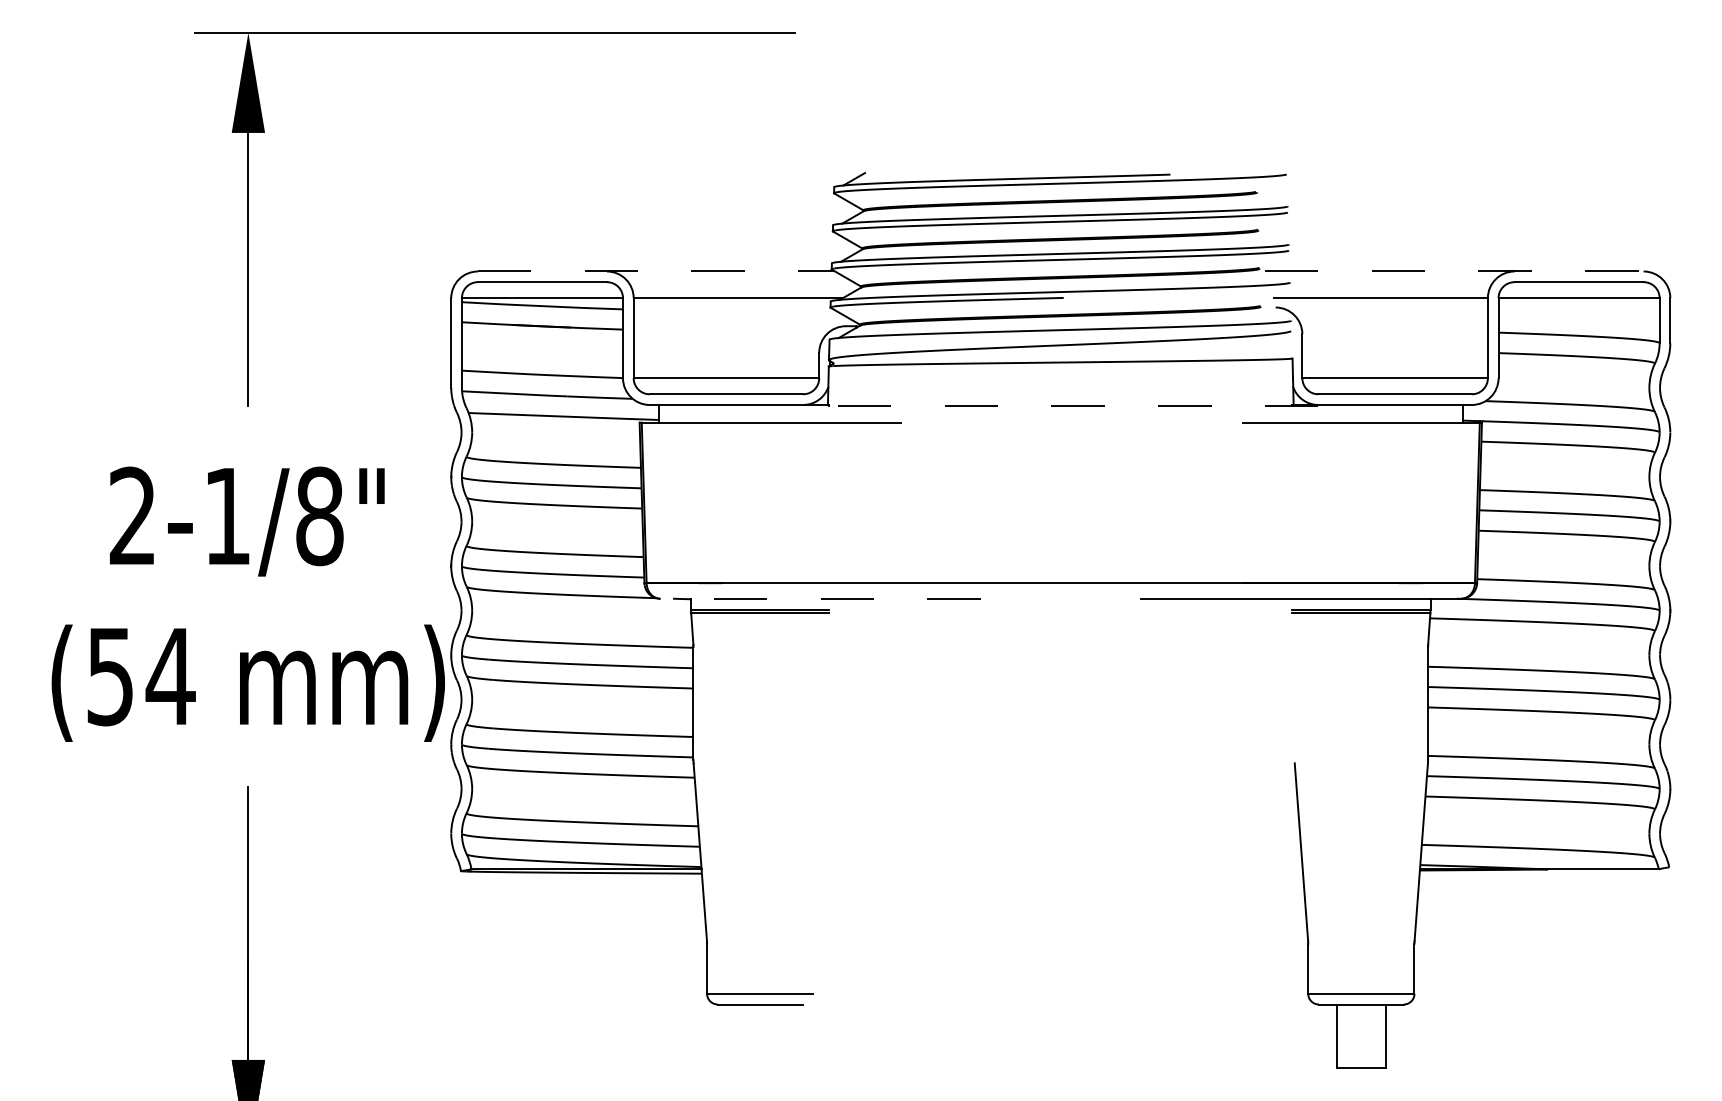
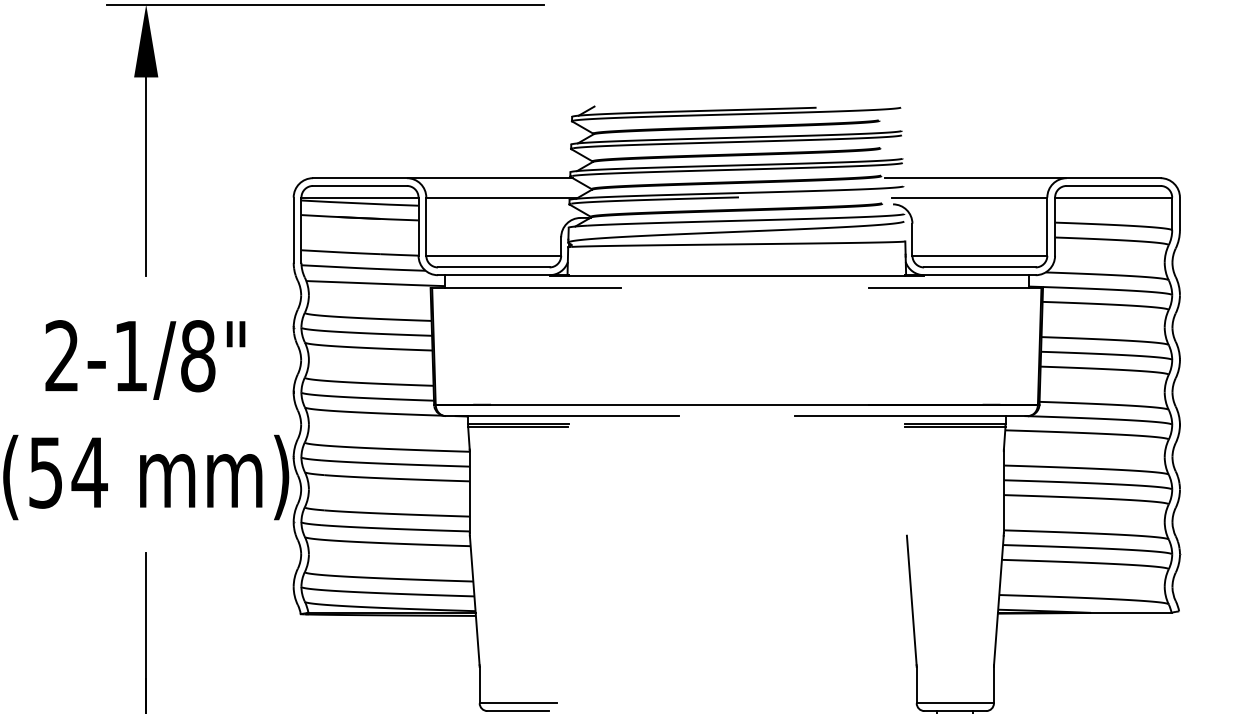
line: (656, 271) -> (442, 178), dashed -> solid
line: (1454, 271) -> (1023, 178), dashed -> solid
line: (1060, 405) -> (736, 275), dashed -> solid
line: (820, 598) -> (562, 415), dashed -> solid

